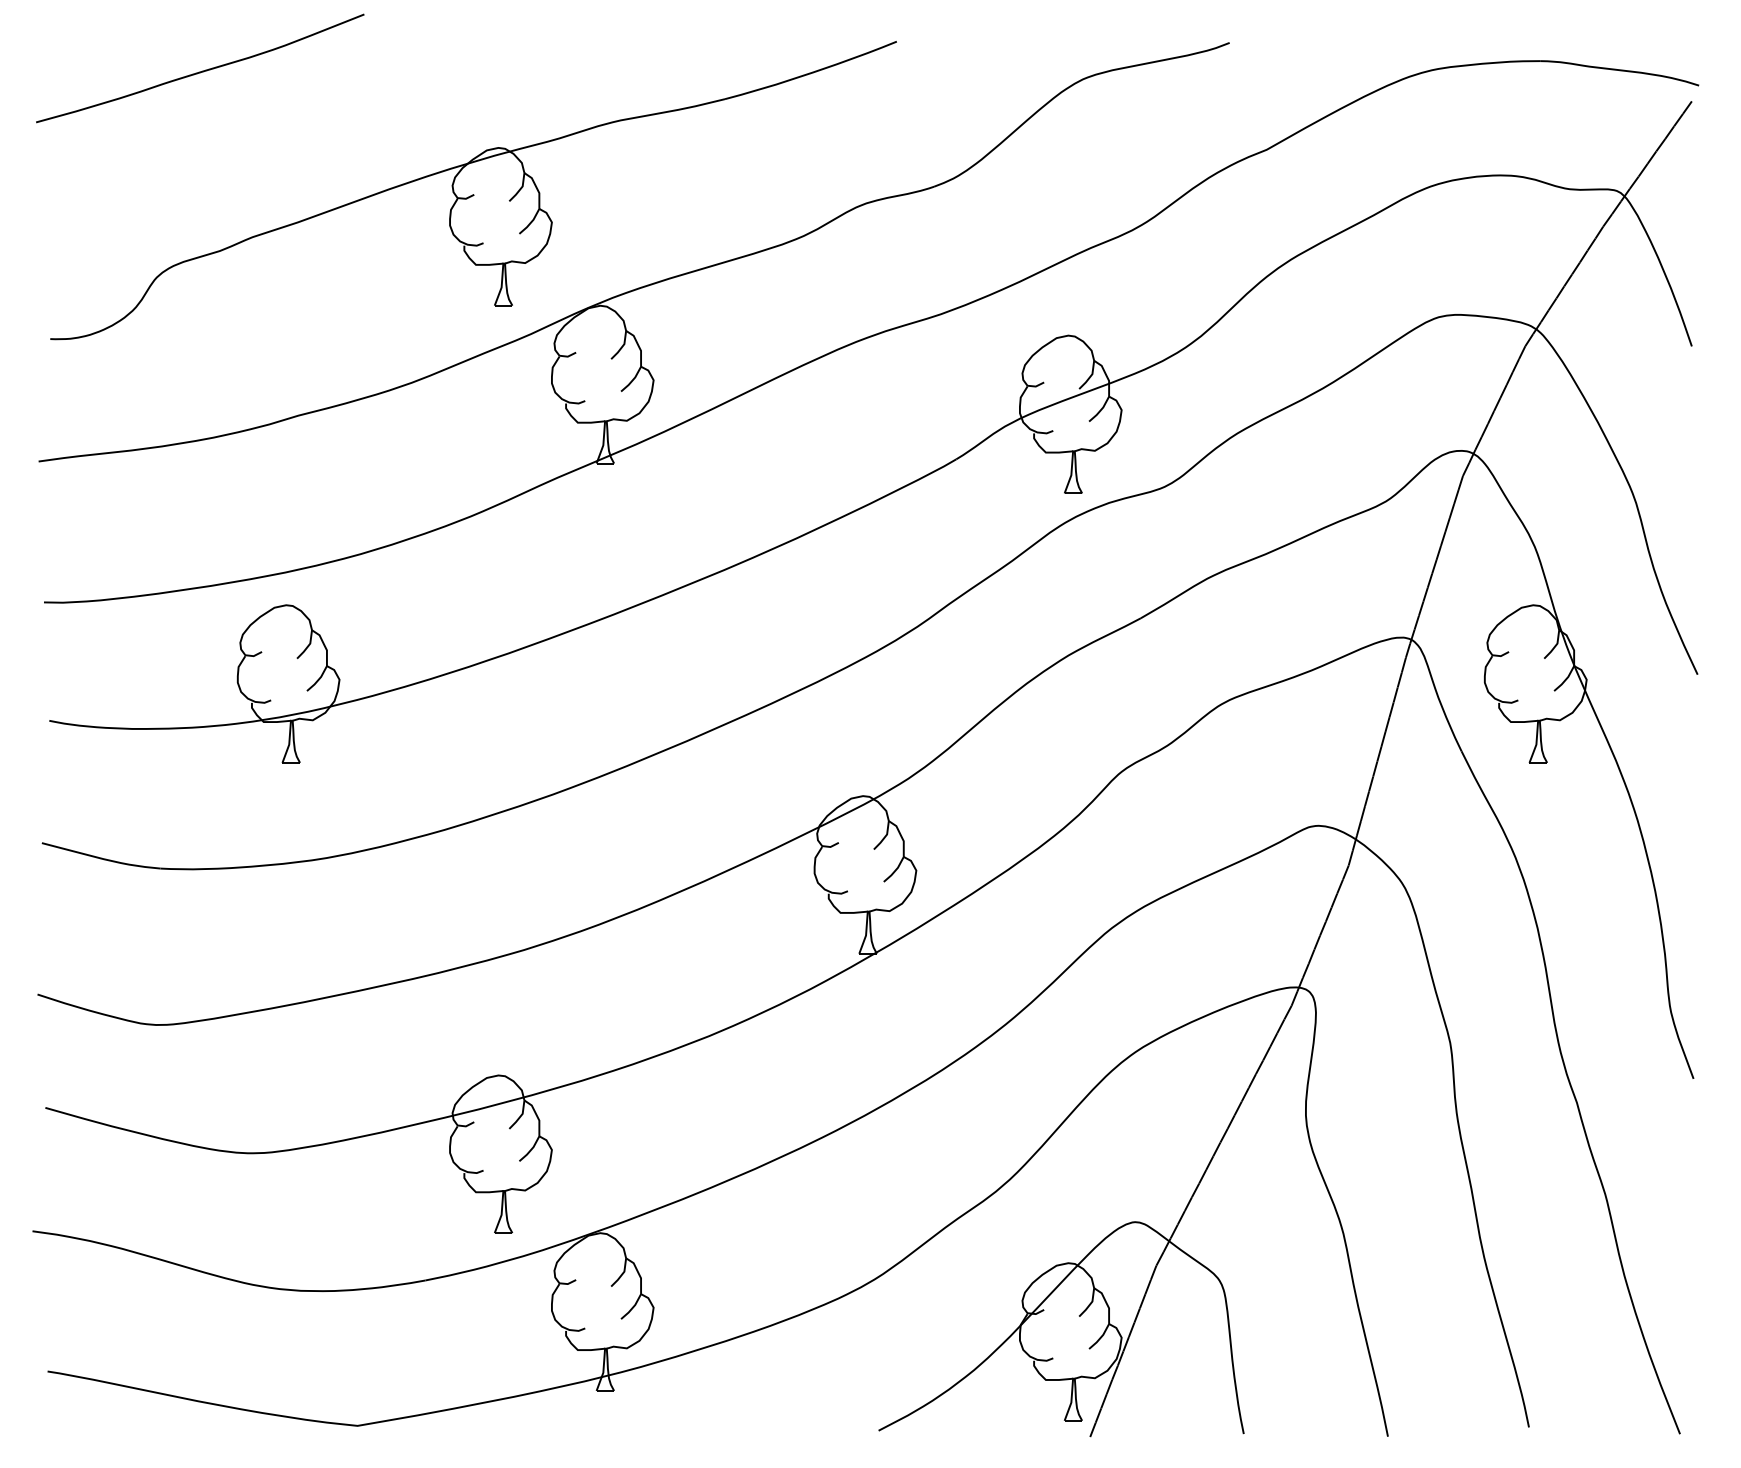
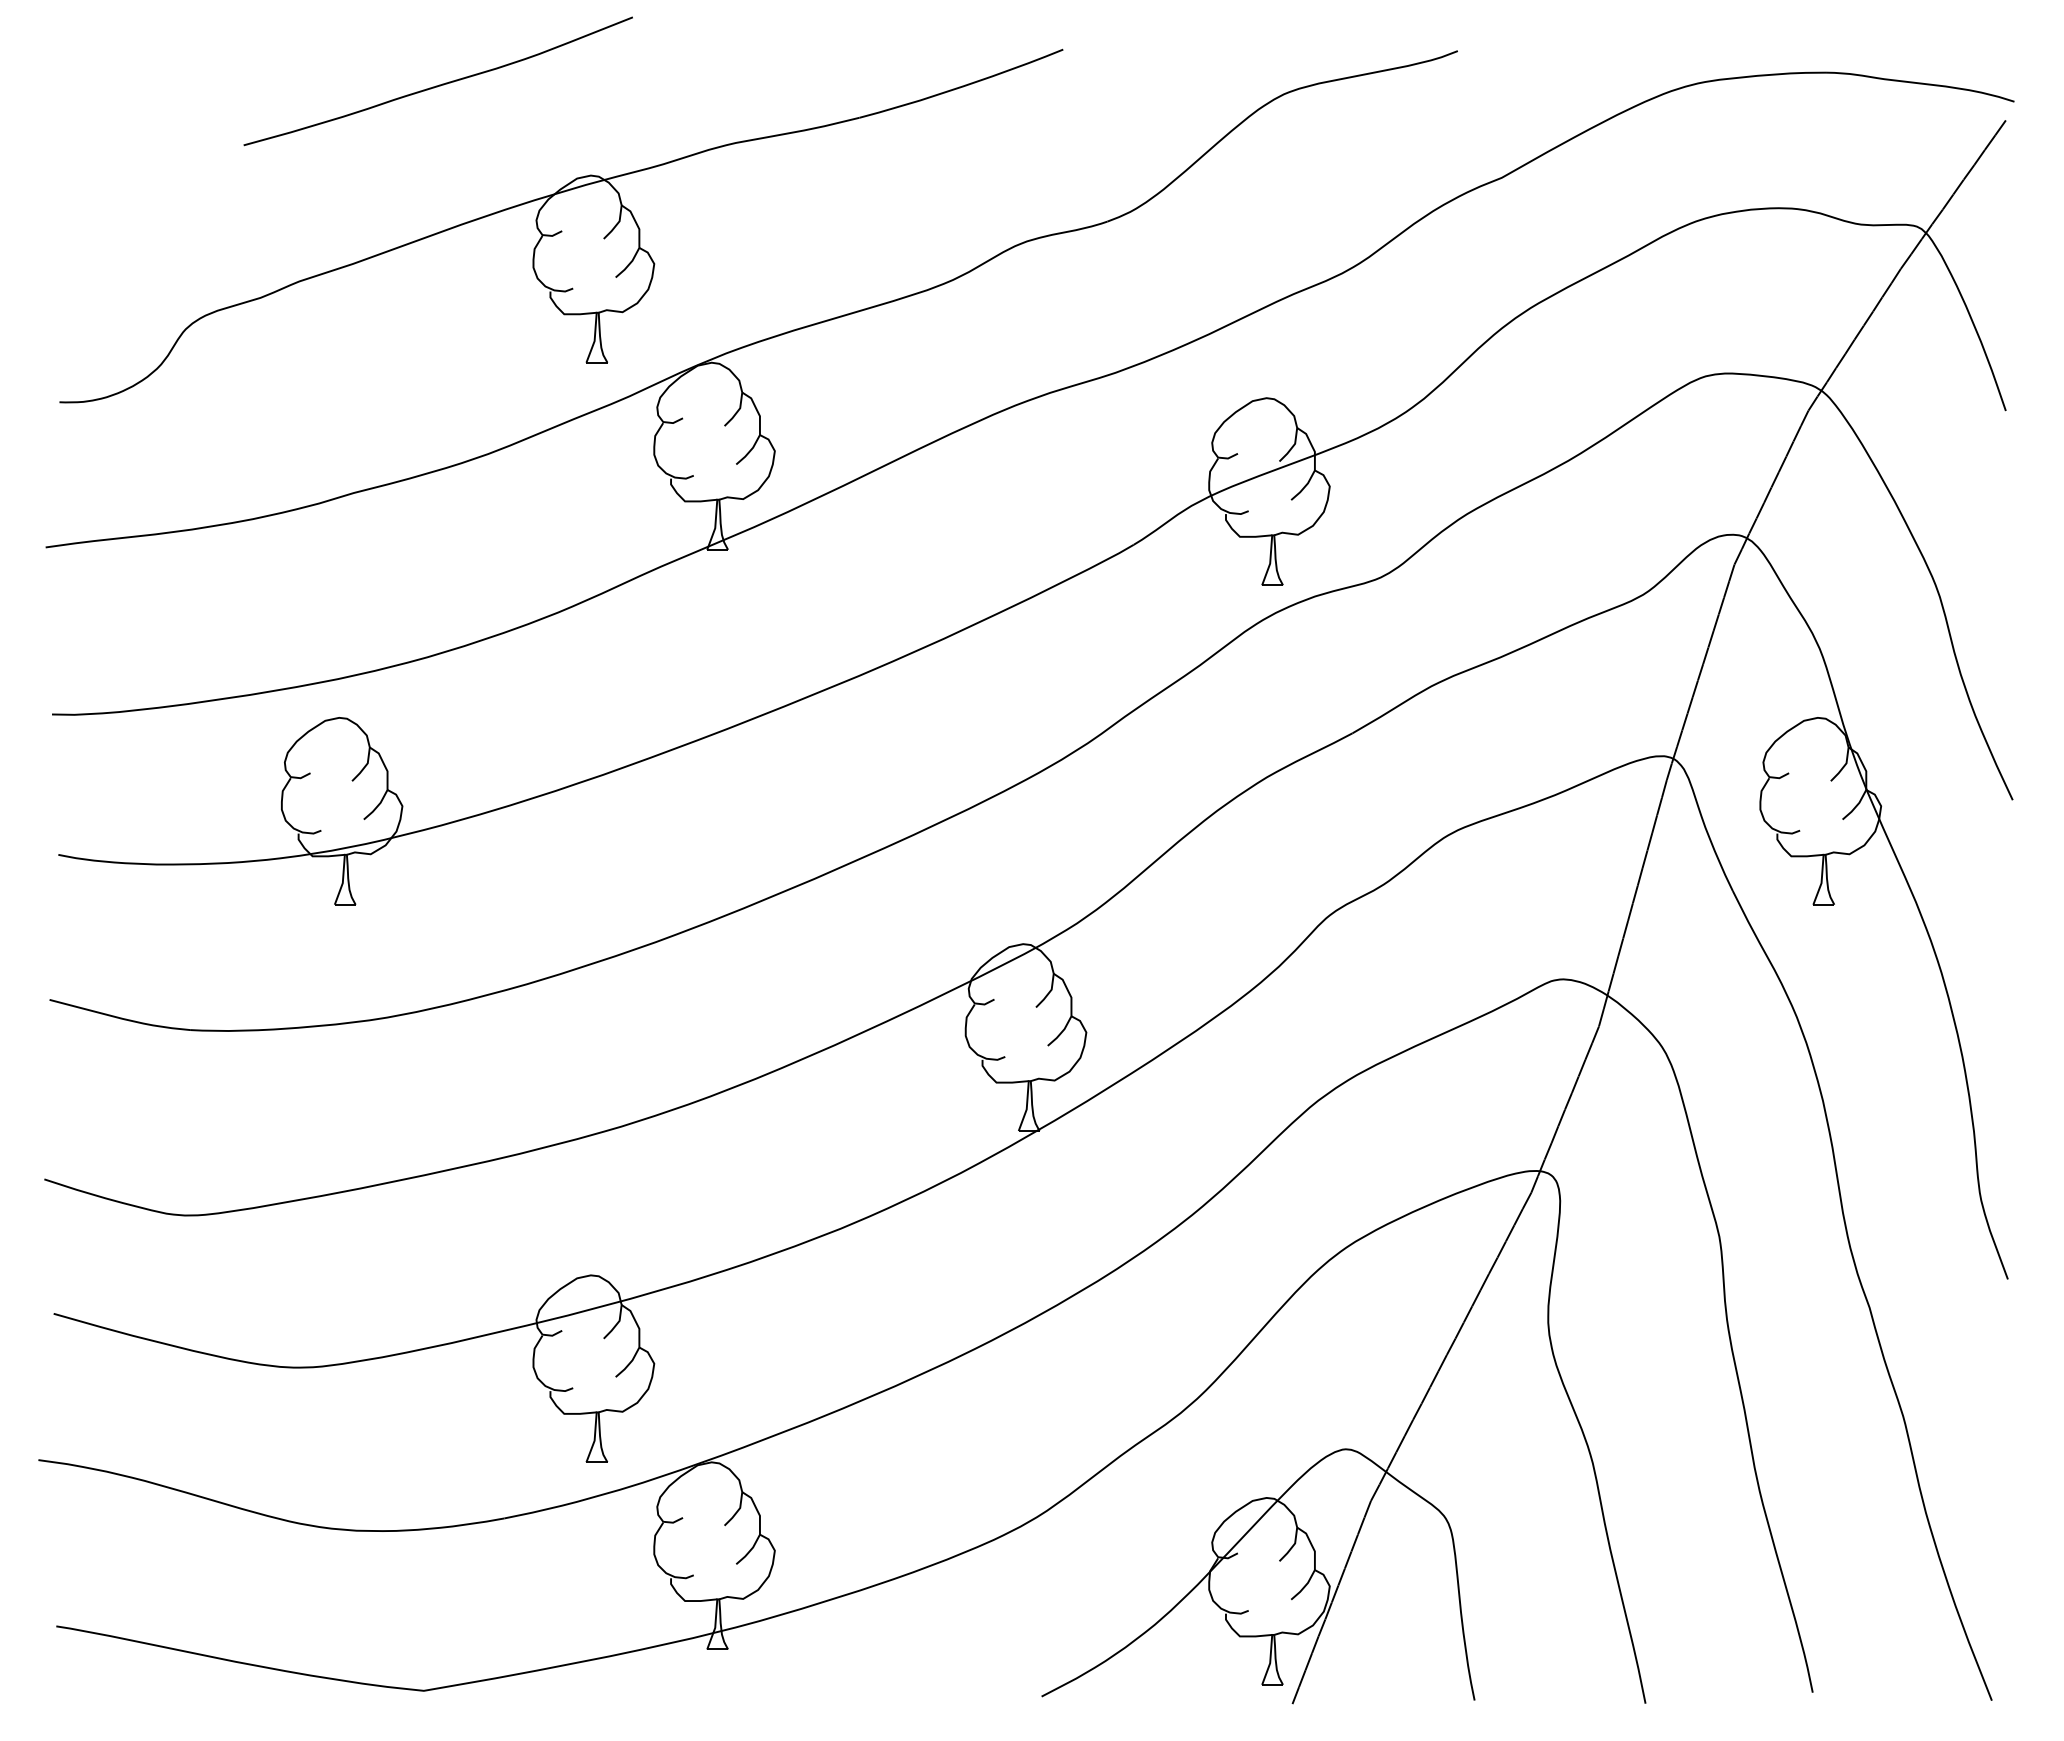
curve: (201, 71) -> (439, 84), moved

